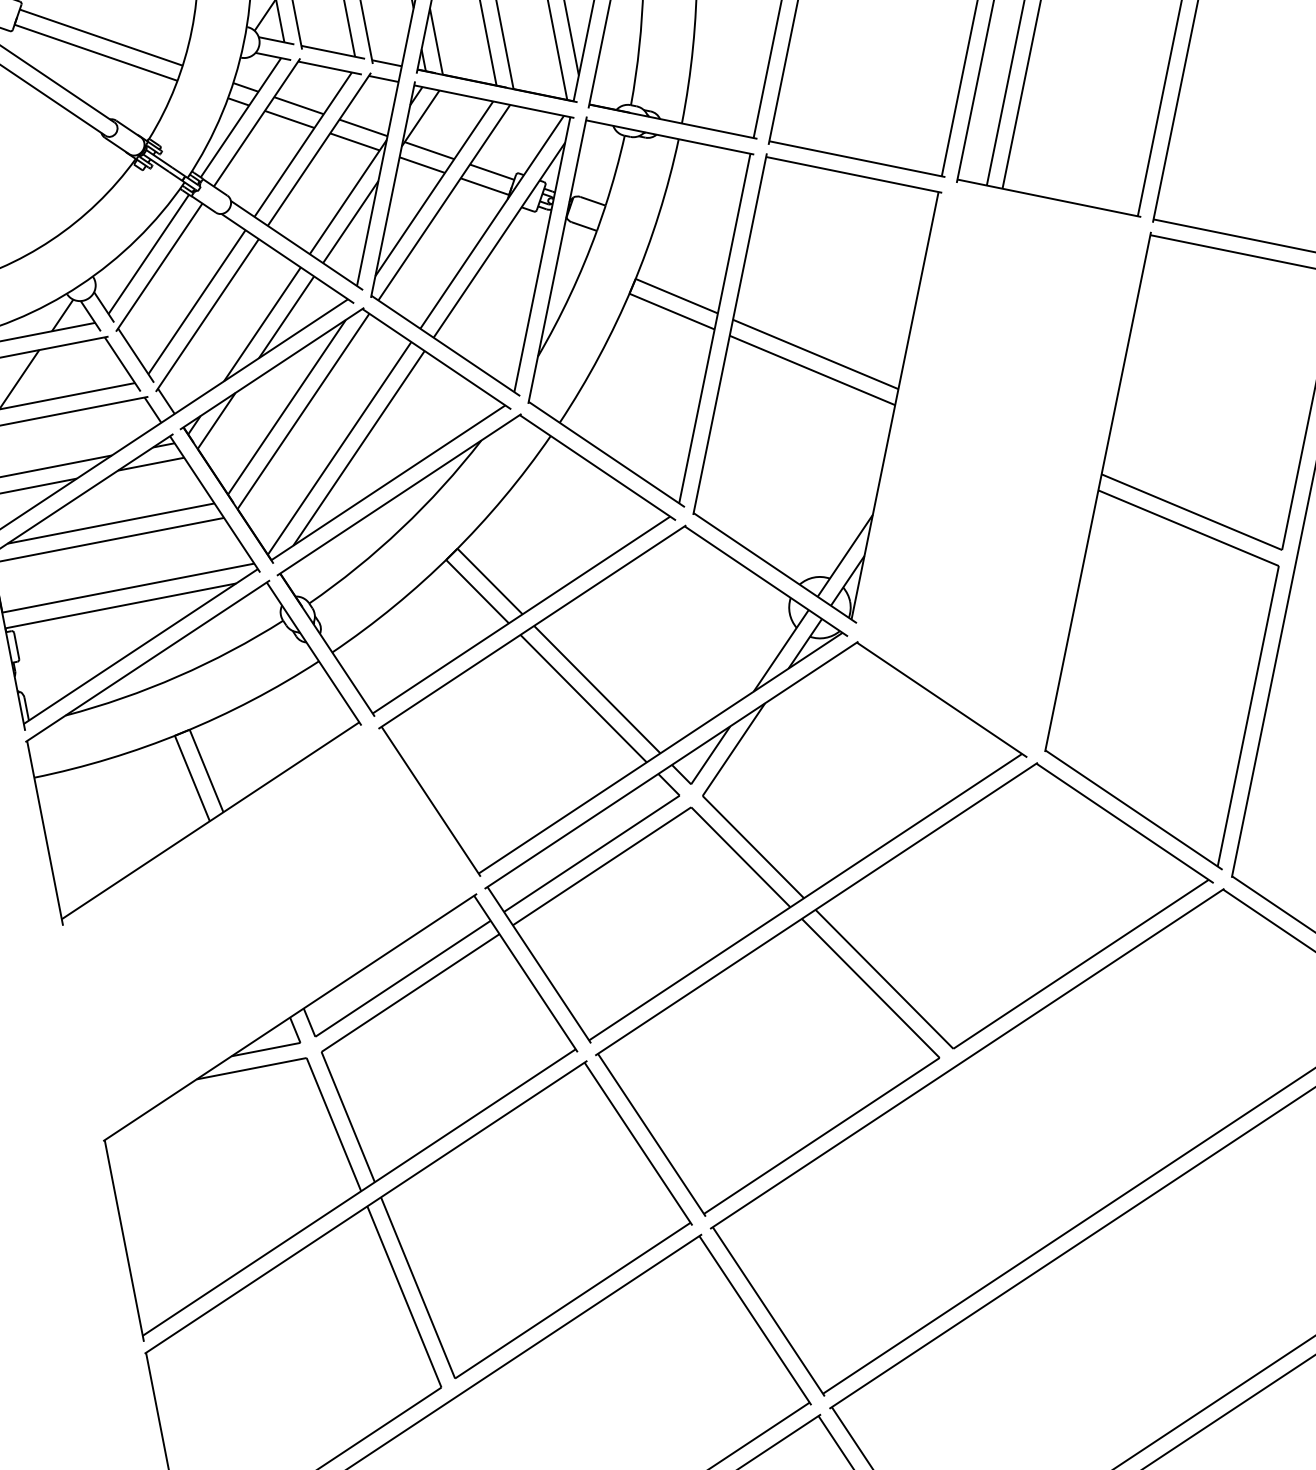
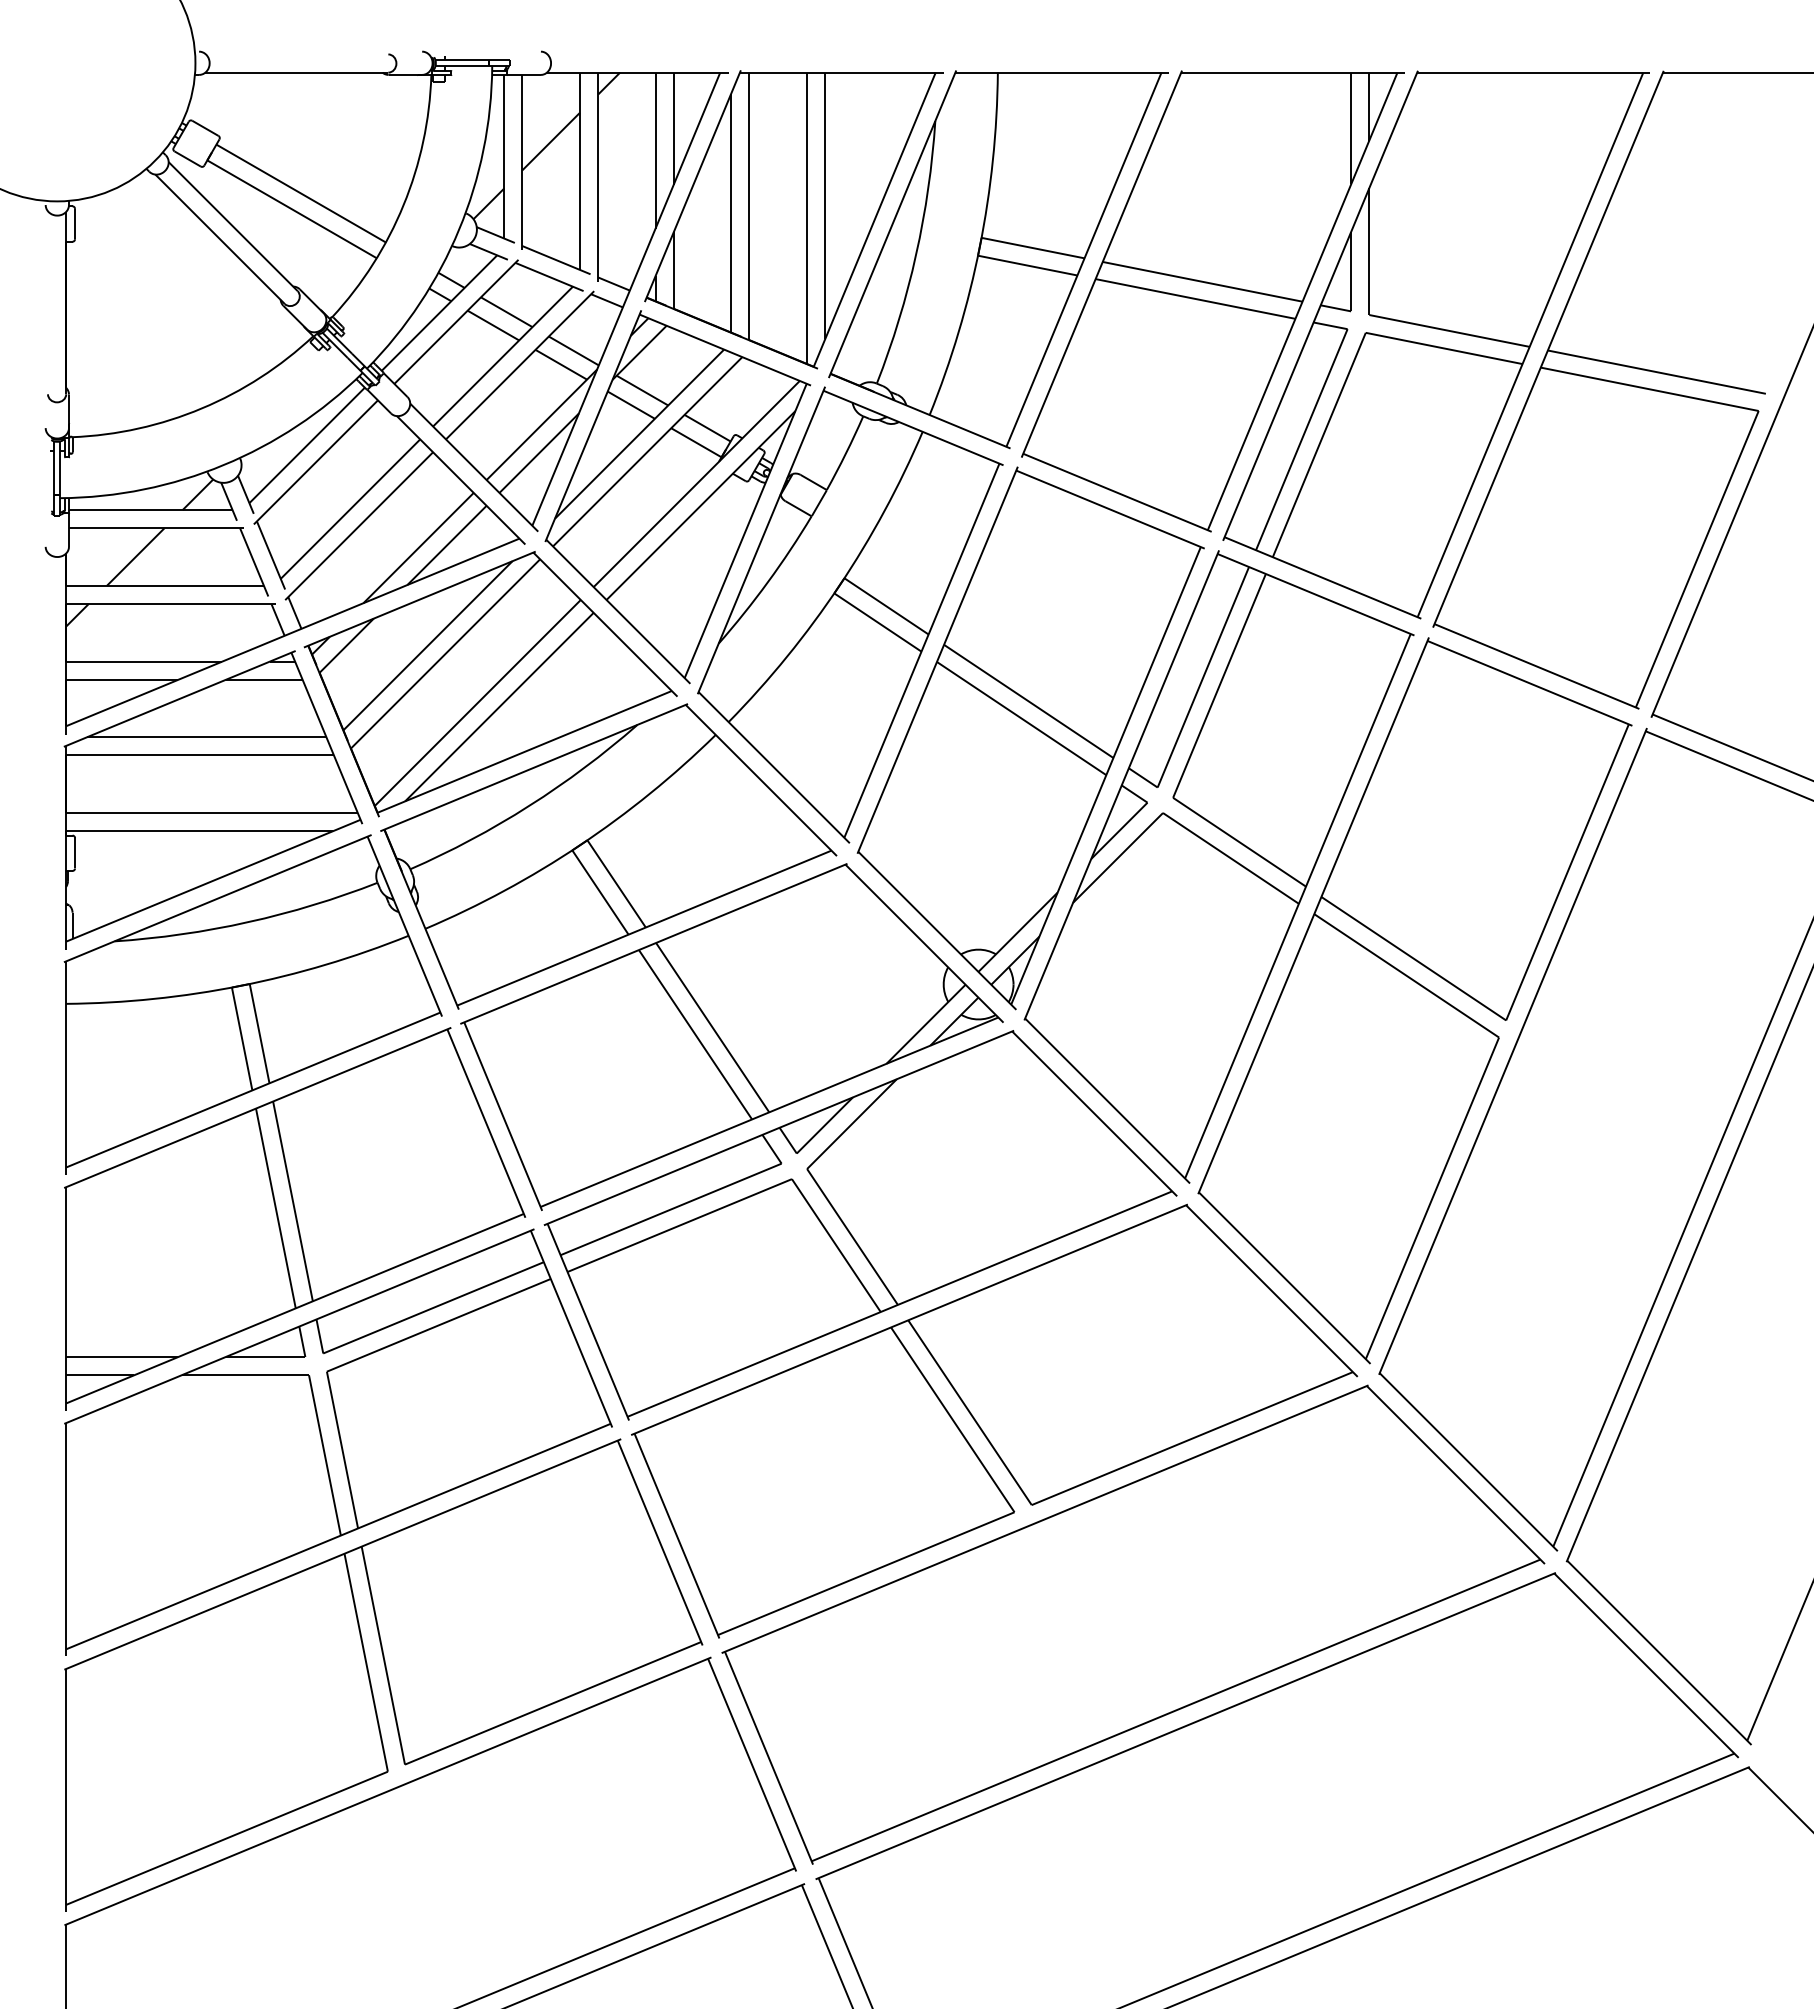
part: (1007, 465) -> (1218, 866), added
part: (268, 924) -> (295, 1218), added

